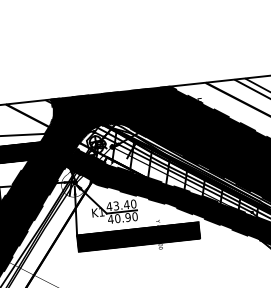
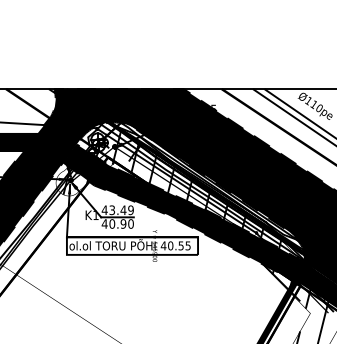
text: (133, 204) -> (130, 210), 43.40 -> 43.49
hatch: (138, 236) -> (132, 245), removed

